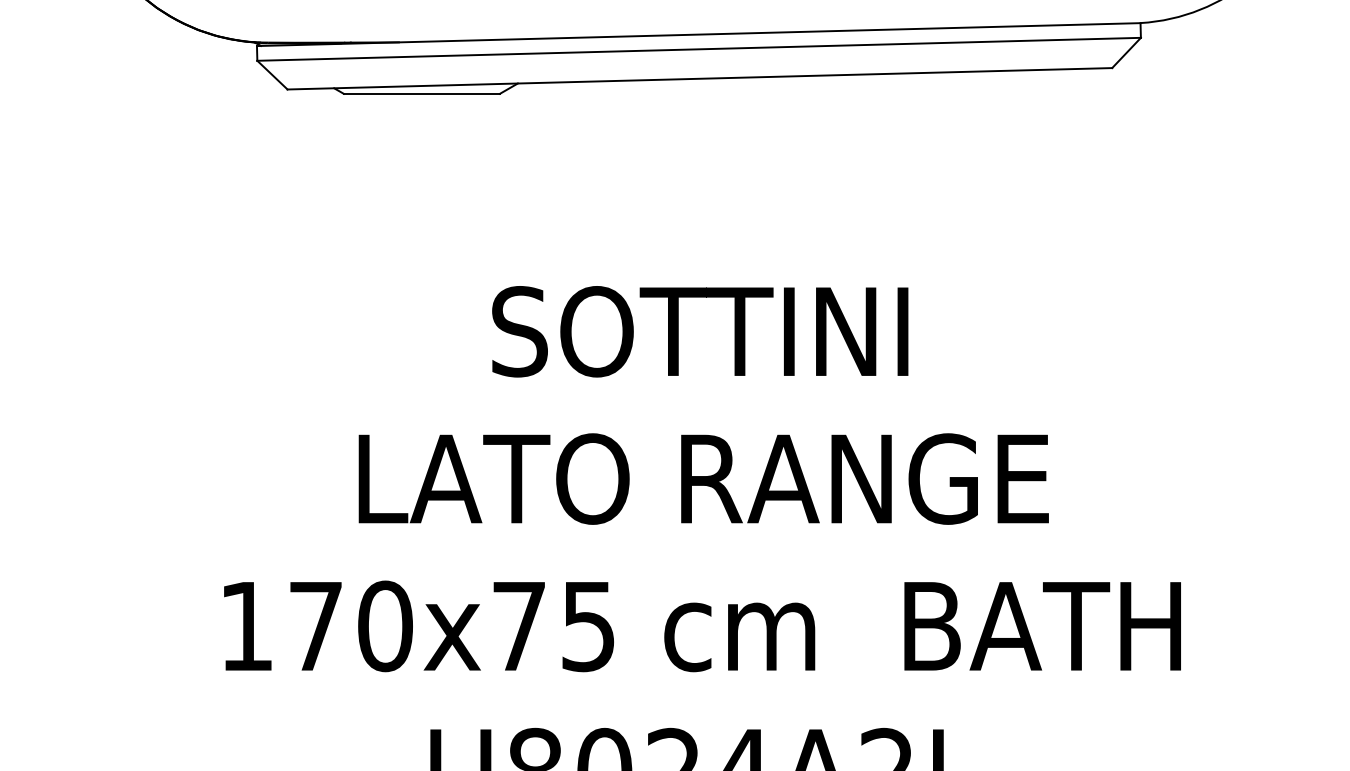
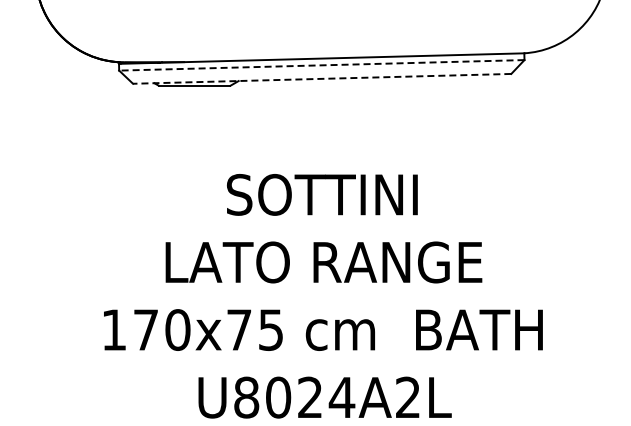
line: (698, 49) -> (321, 65), solid -> dashed
line: (698, 77) -> (321, 78), solid -> dashed

